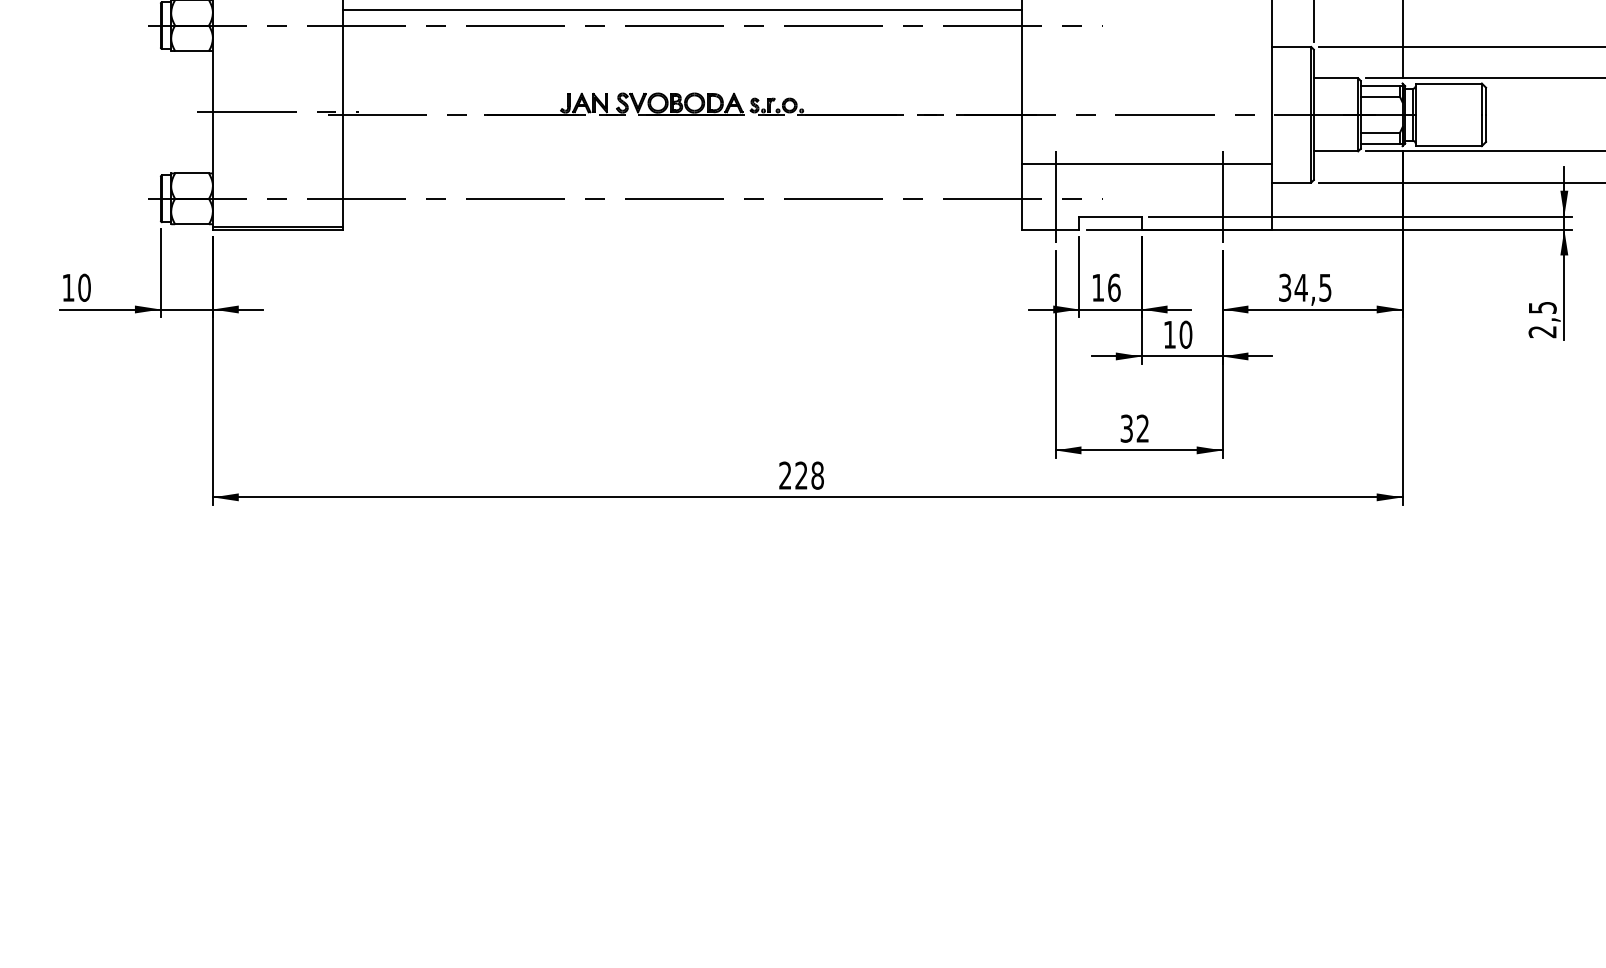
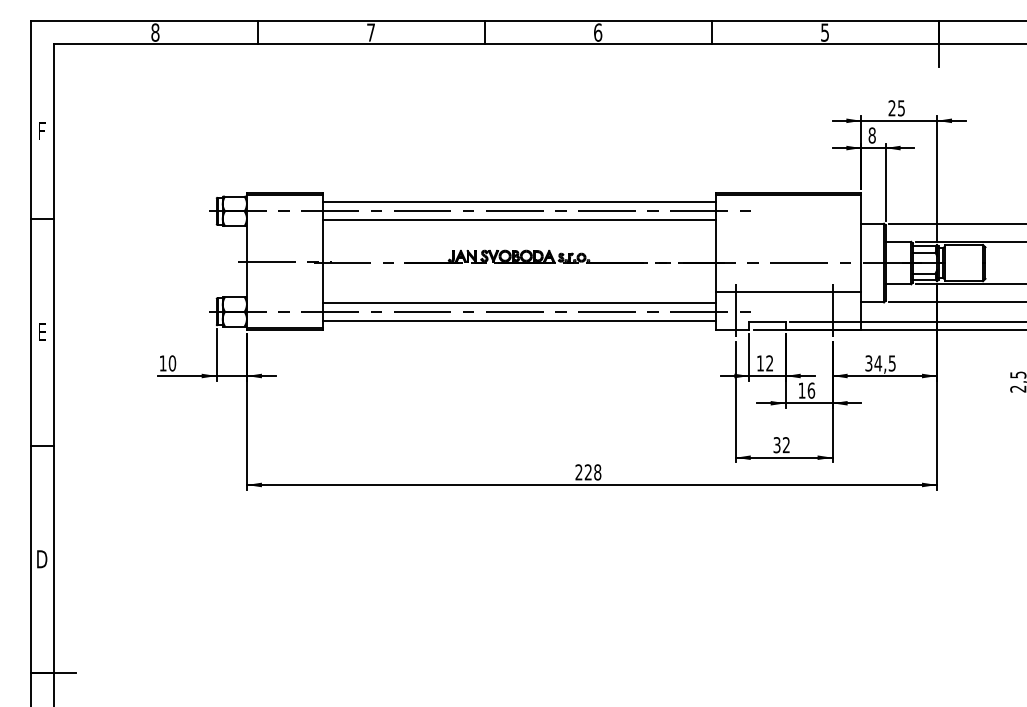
line: (682, 41) -> (519, 220), added
line: (682, 182) -> (519, 302), added
line: (682, 213) -> (519, 320), added
text: (1113, 287) -> (769, 363), 16 -> 12
text: (1186, 334) -> (811, 390), 10 -> 16

